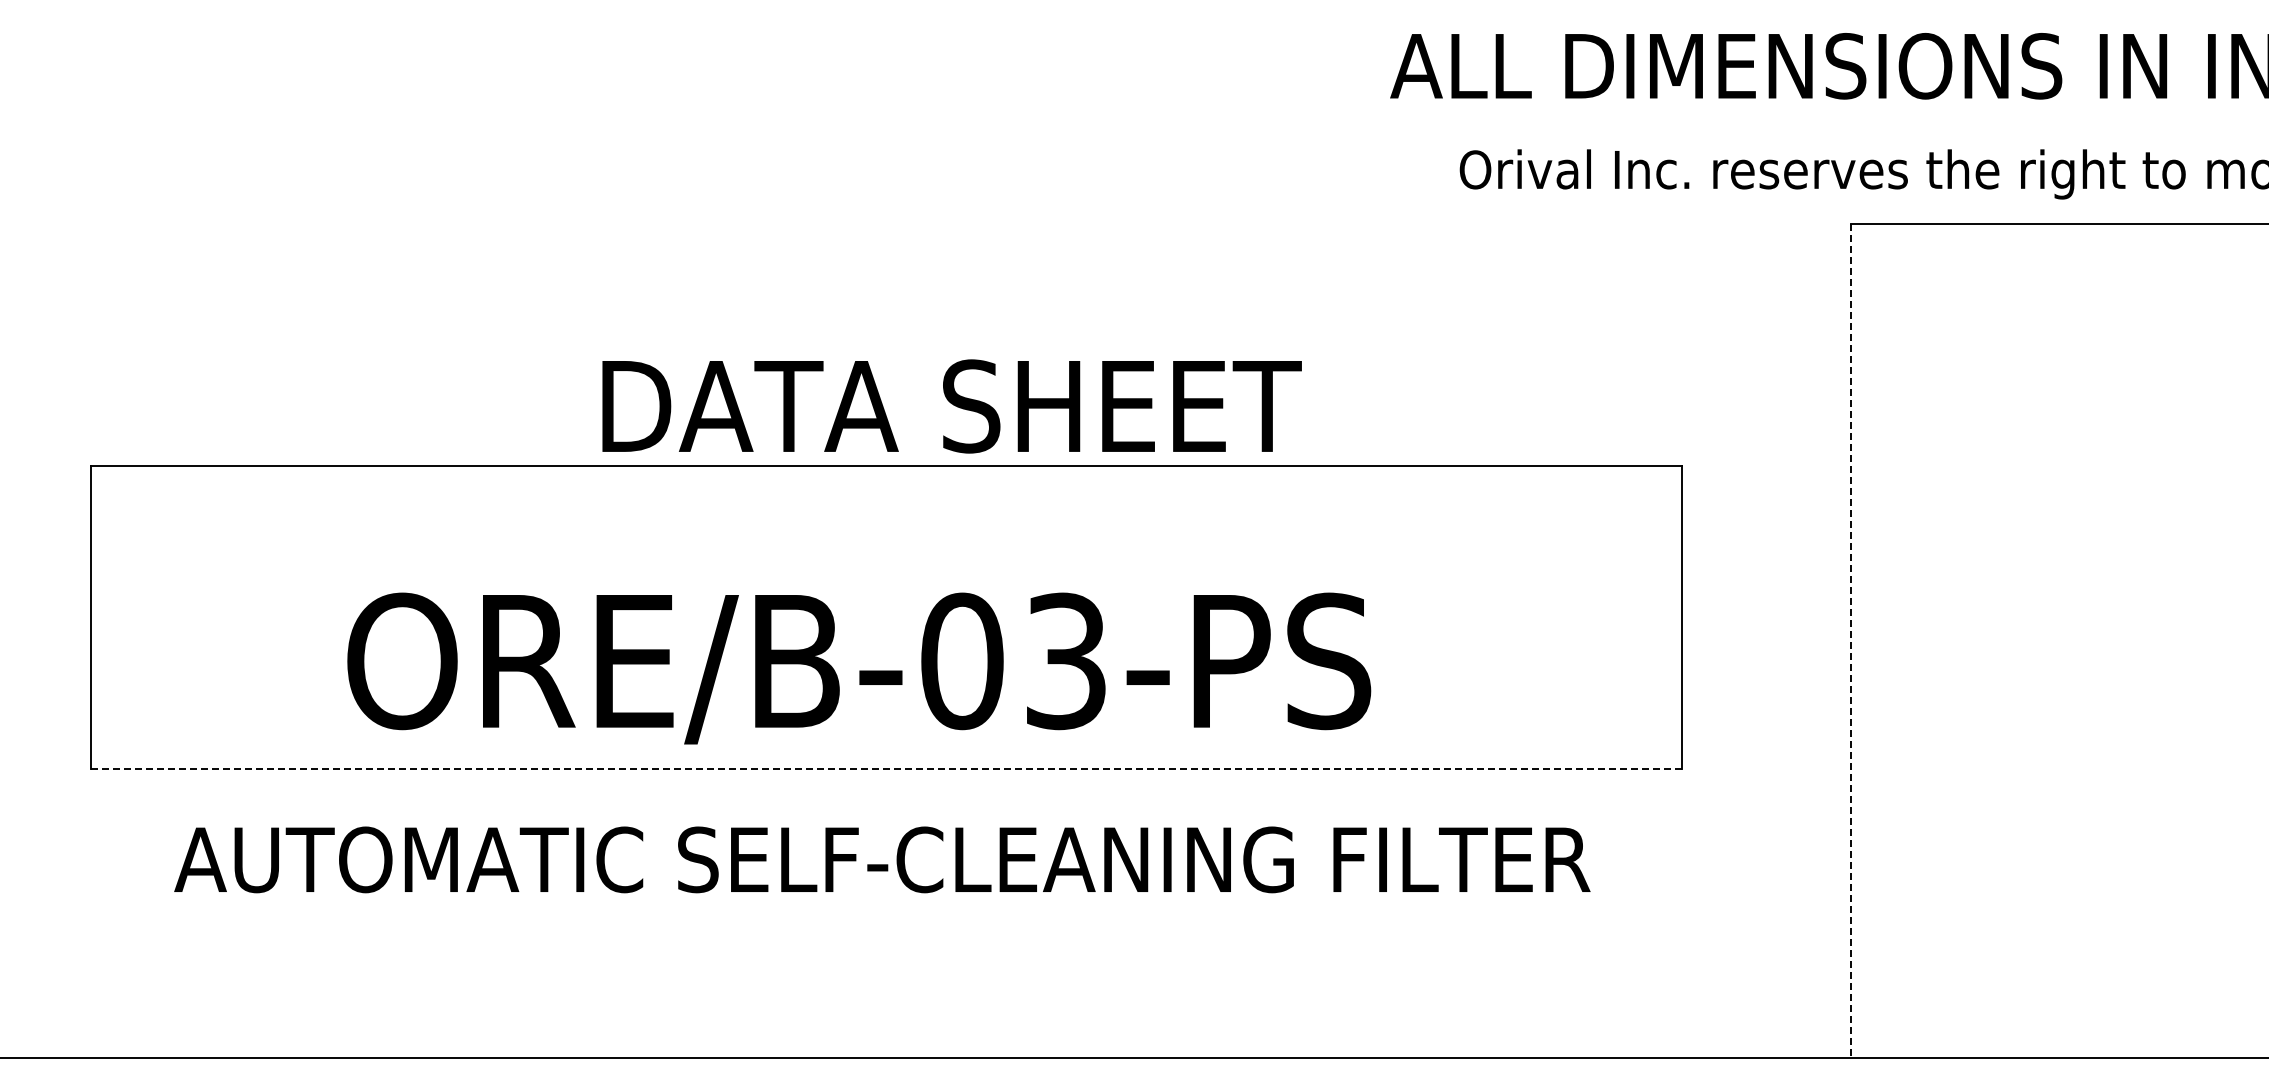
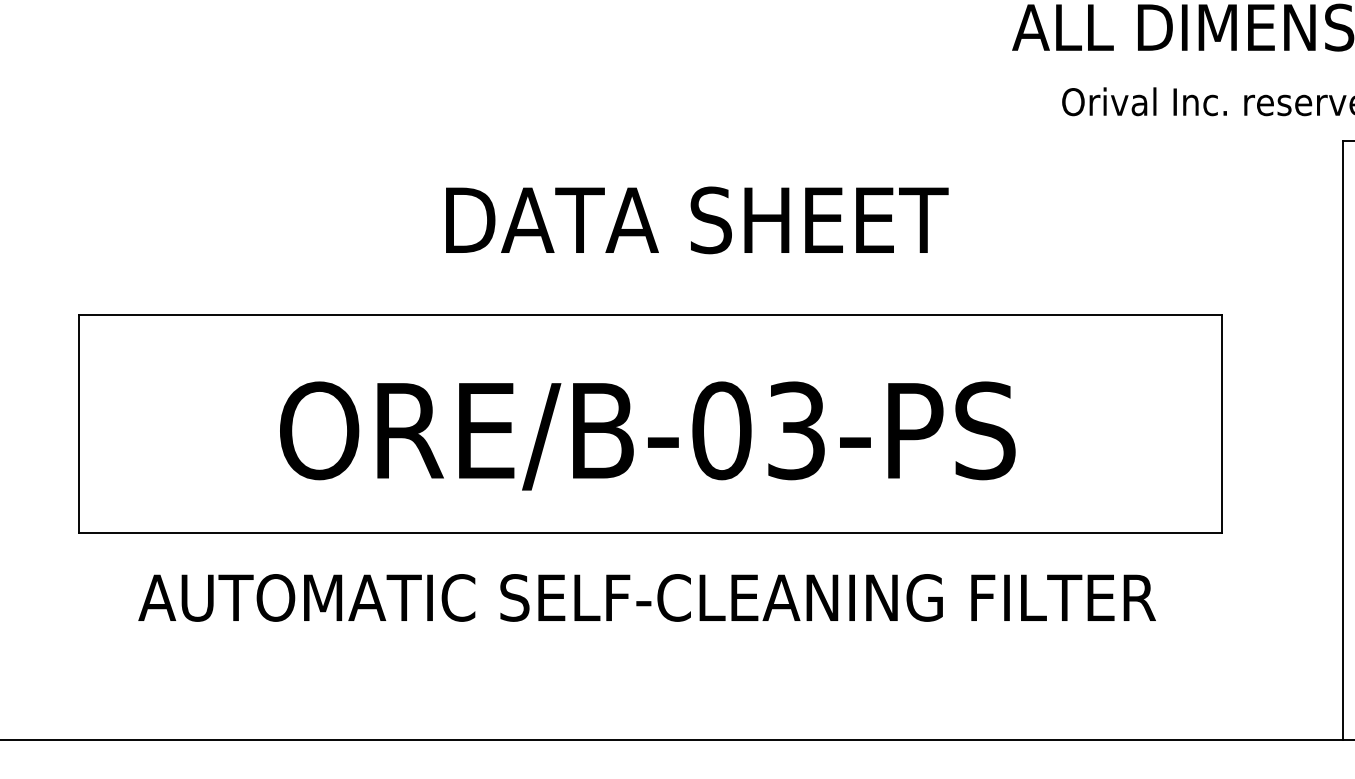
text: (951, 406) -> (696, 220), moved
line: (1851, 641) -> (1343, 441), dashed -> solid
text: (859, 668) -> (647, 435), moved
line: (886, 769) -> (650, 532), dashed -> solid

